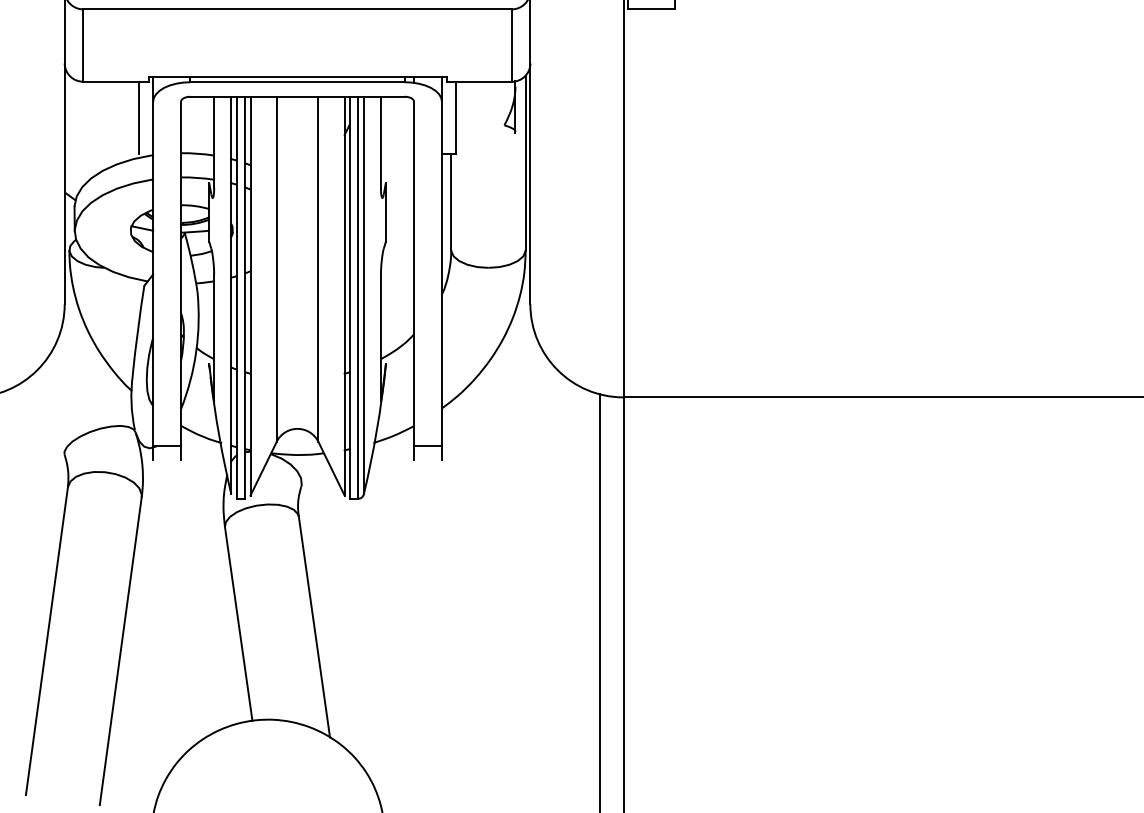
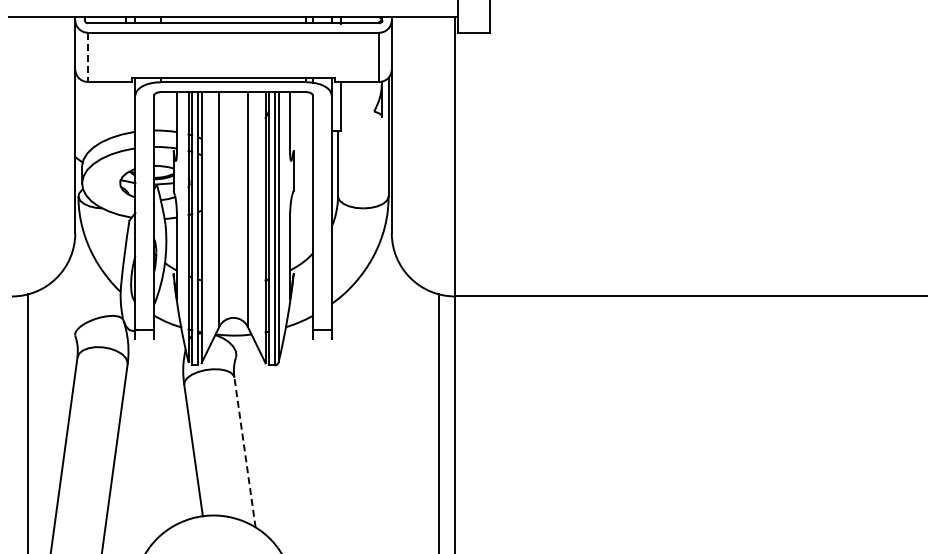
line: (82, 45) -> (87, 57), solid -> dashed
line: (138, 117) -> (125, 106), removed
line: (315, 626) -> (245, 452), solid -> dashed

